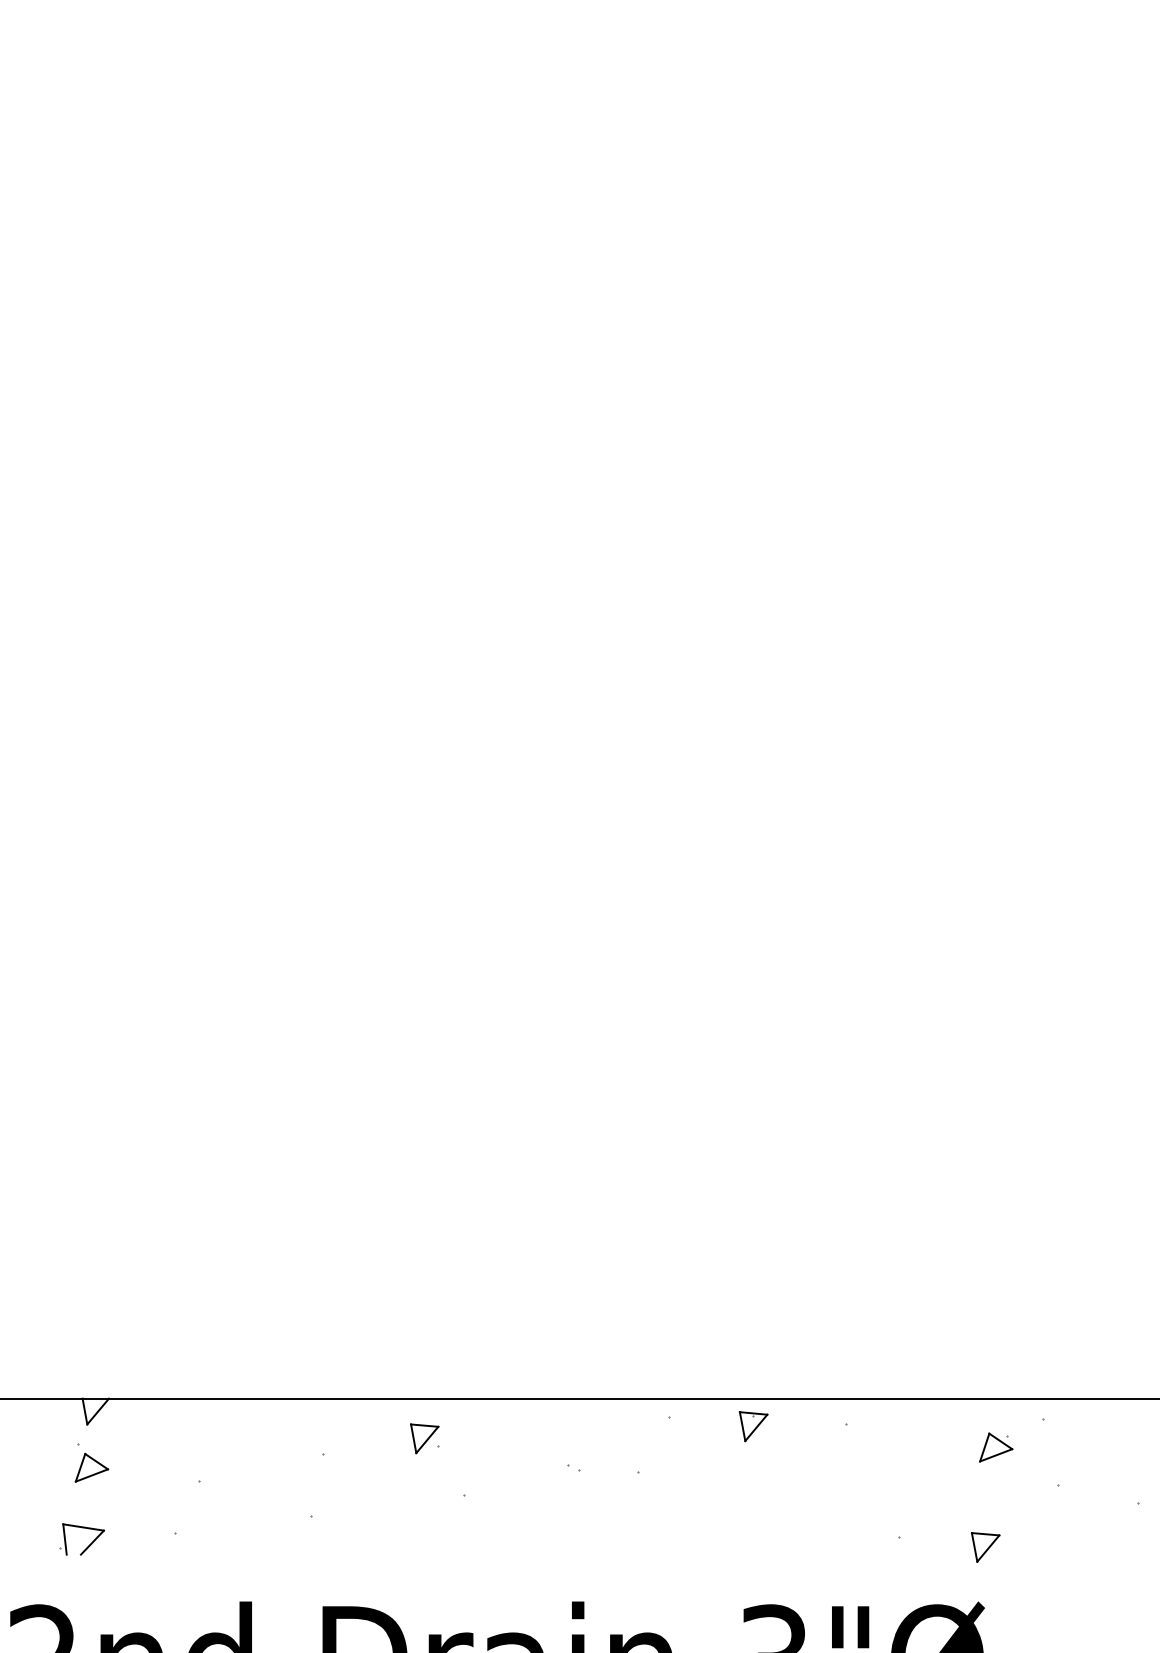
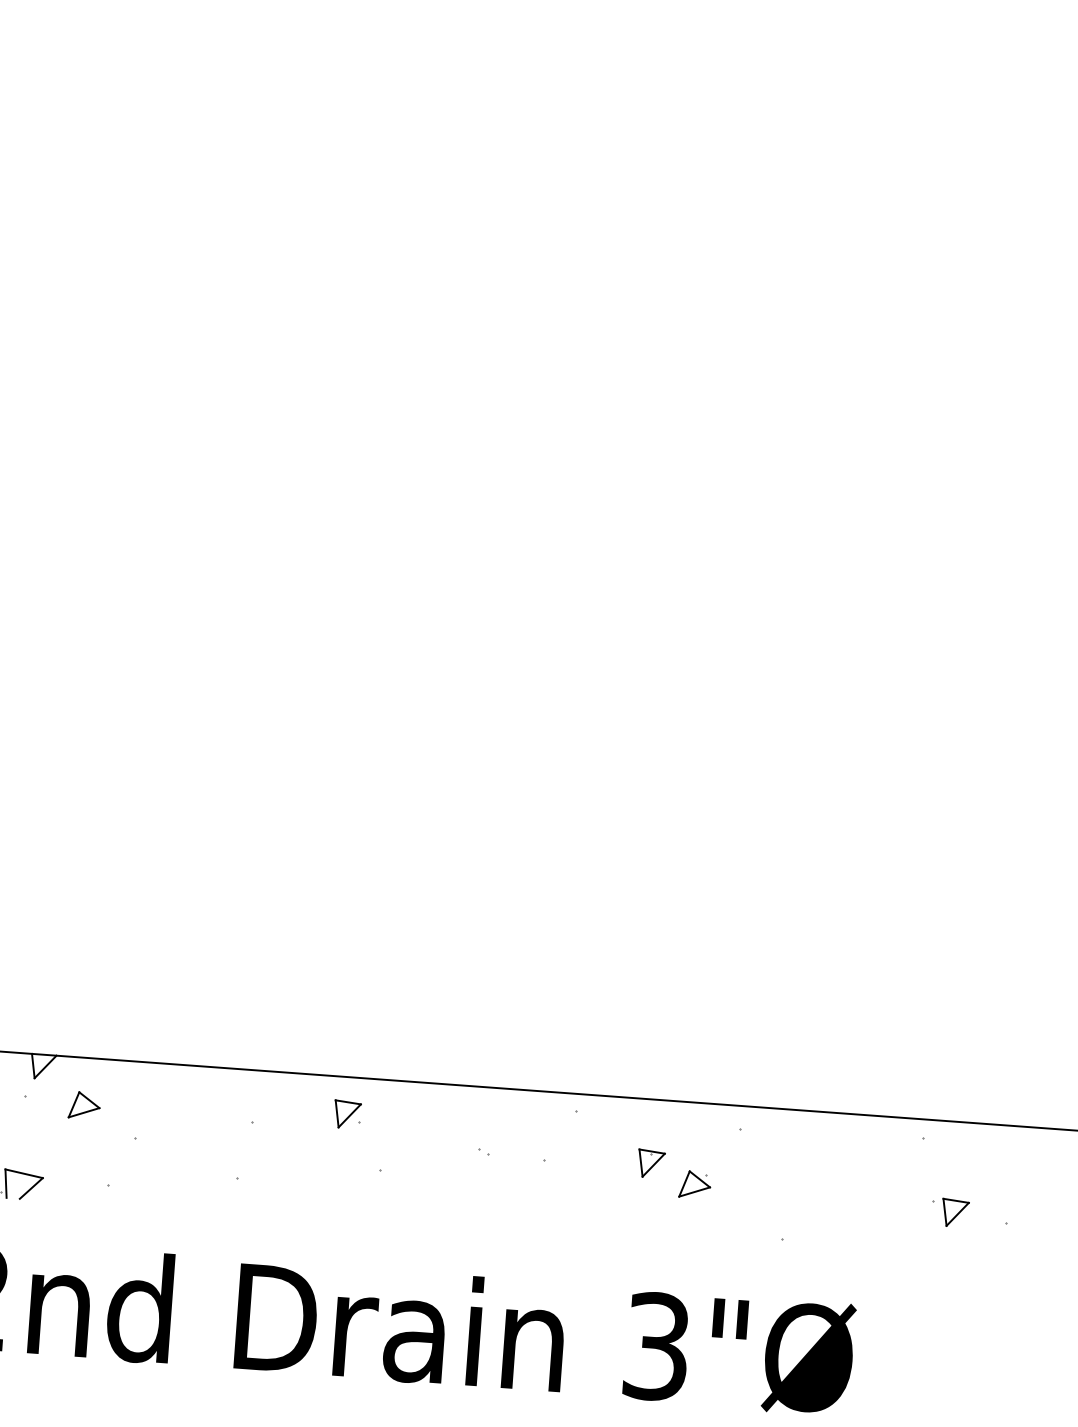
part: (753, 1426) -> (651, 1163), moved
part: (996, 1447) -> (695, 1184), moved
part: (91, 1467) -> (84, 1105), moved
part: (985, 1547) -> (955, 1213), moved

